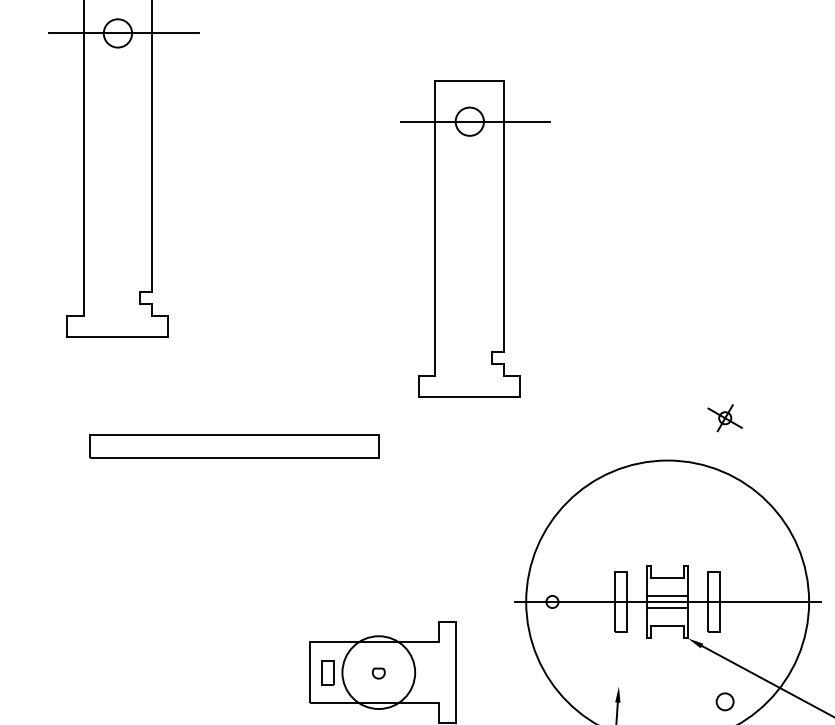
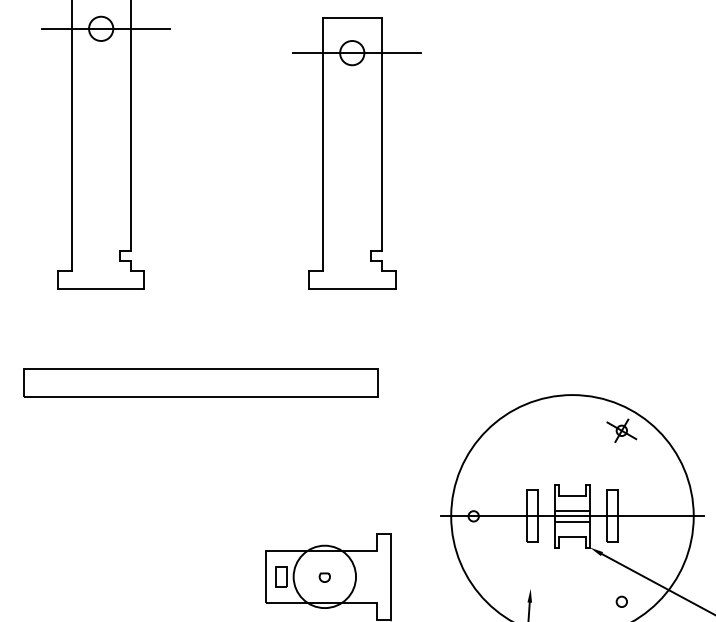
part: (475, 238) -> (357, 153), moved
part: (724, 418) -> (621, 431), moved
part: (234, 446) -> (201, 383), size x1.43
circle: (725, 701) -> (622, 601), size x0.71

